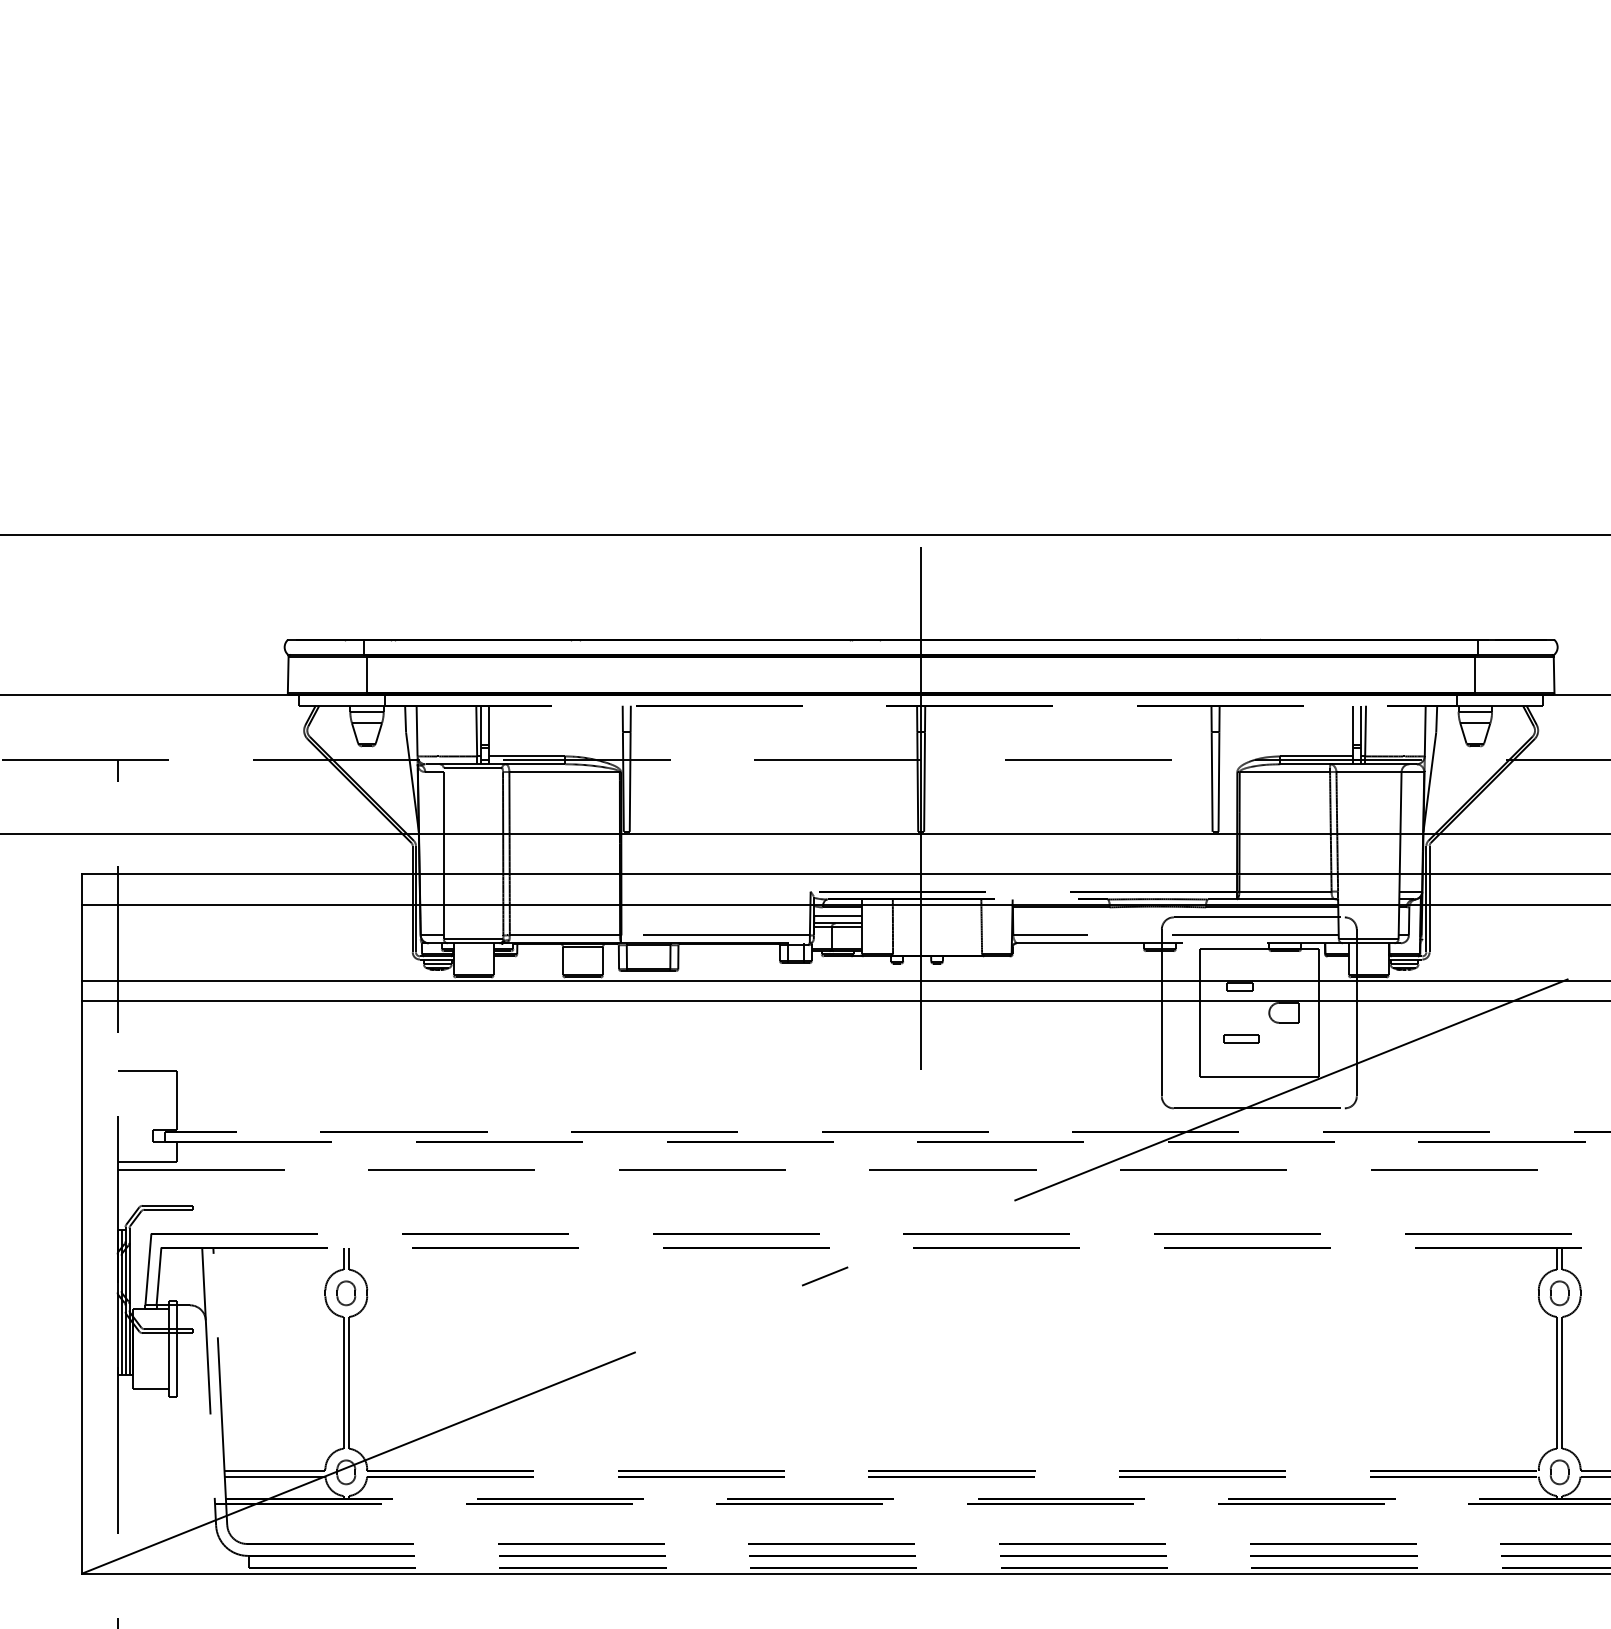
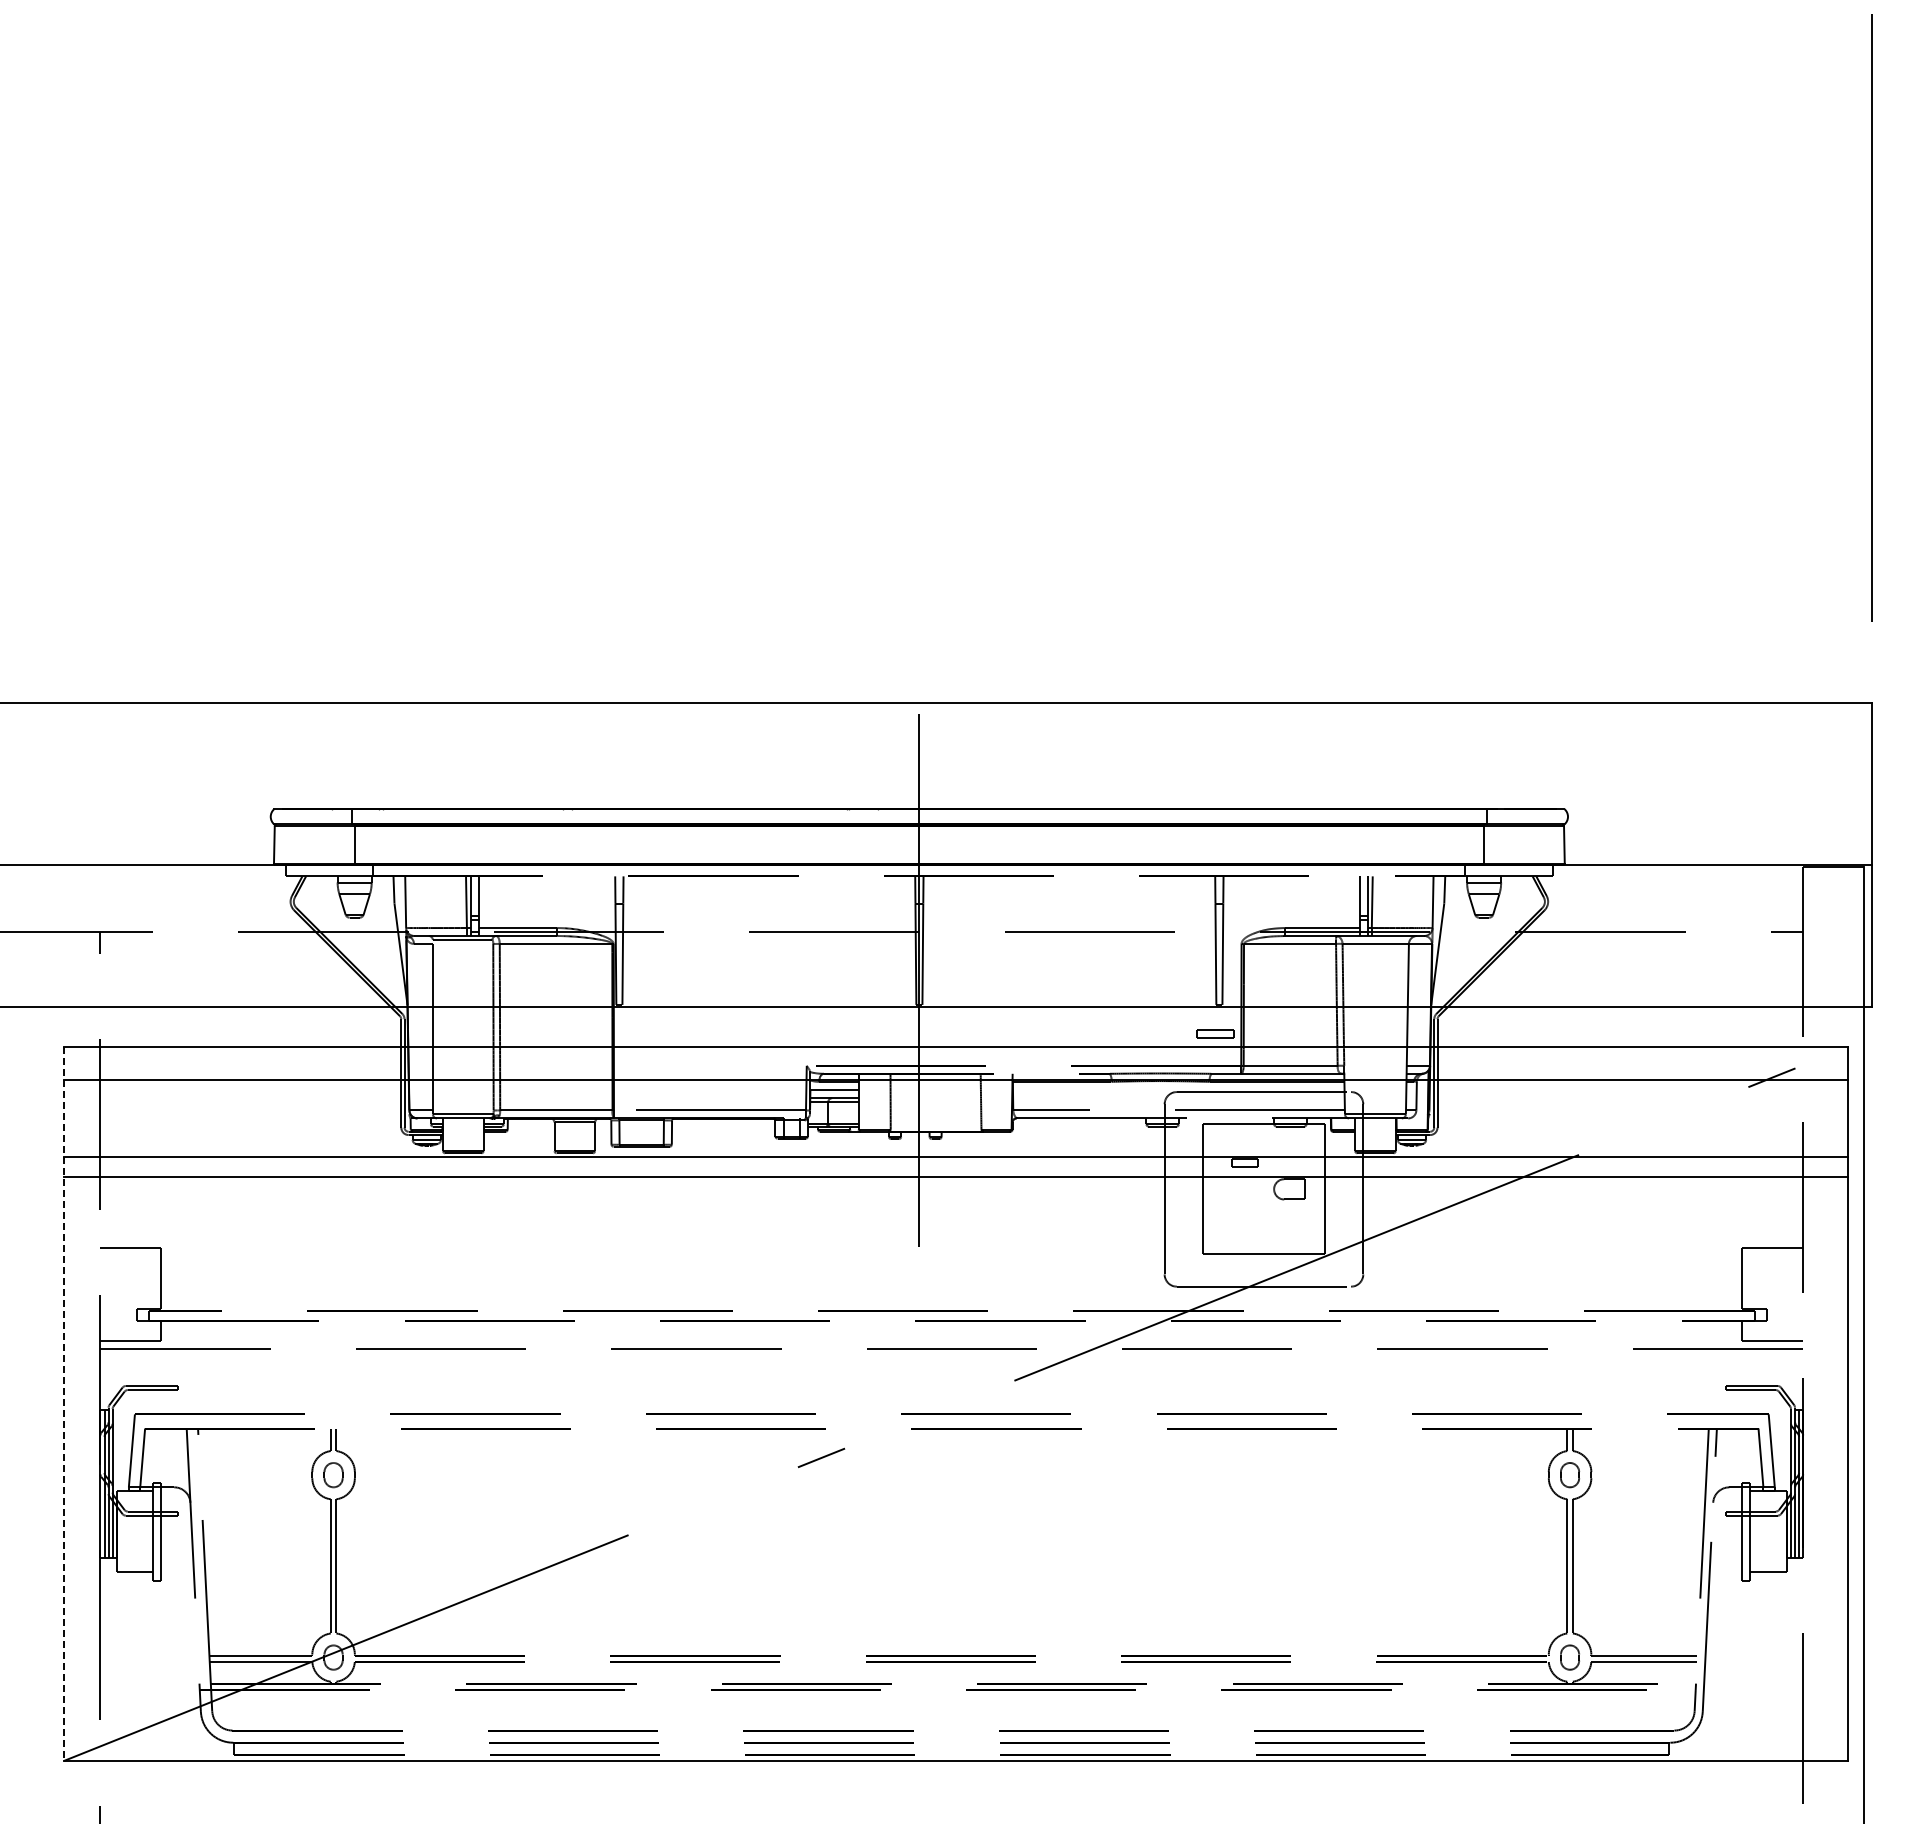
part: (1241, 1038) -> (1215, 1033), moved
line: (81, 1223) -> (63, 1404), solid -> dashed

